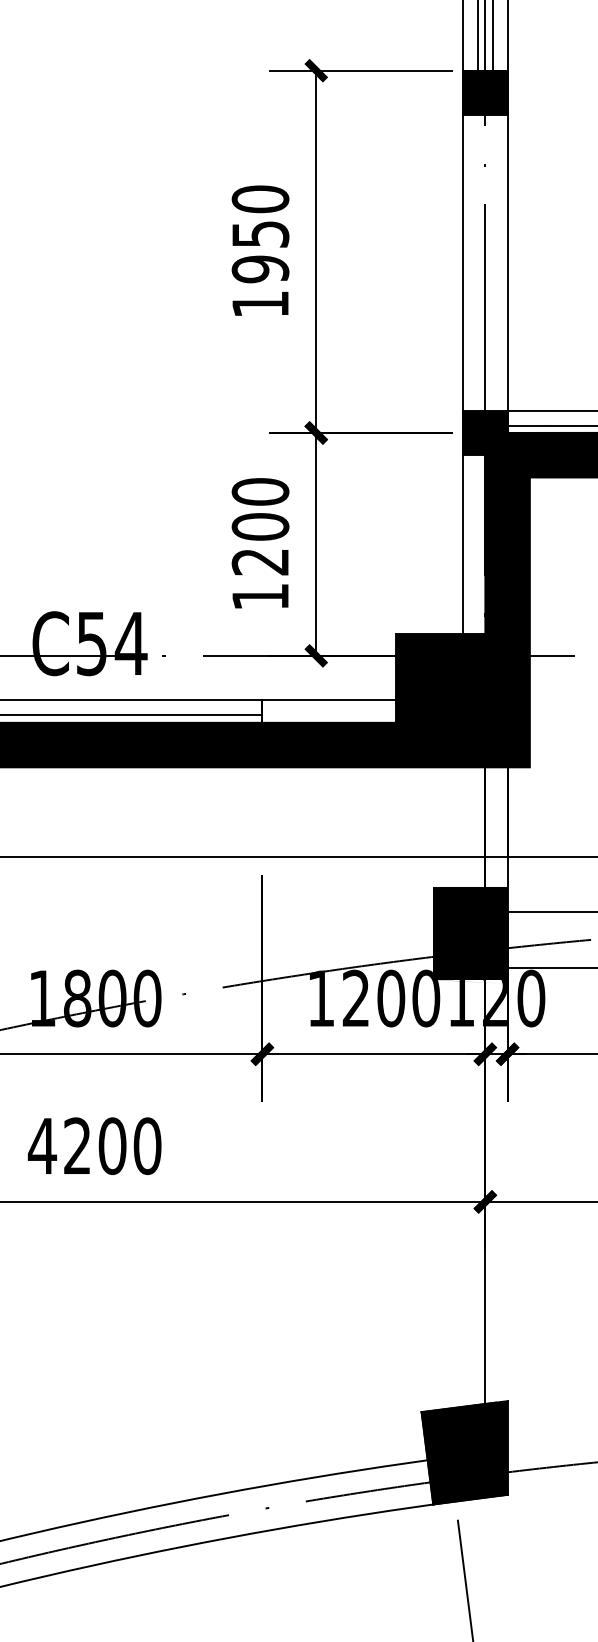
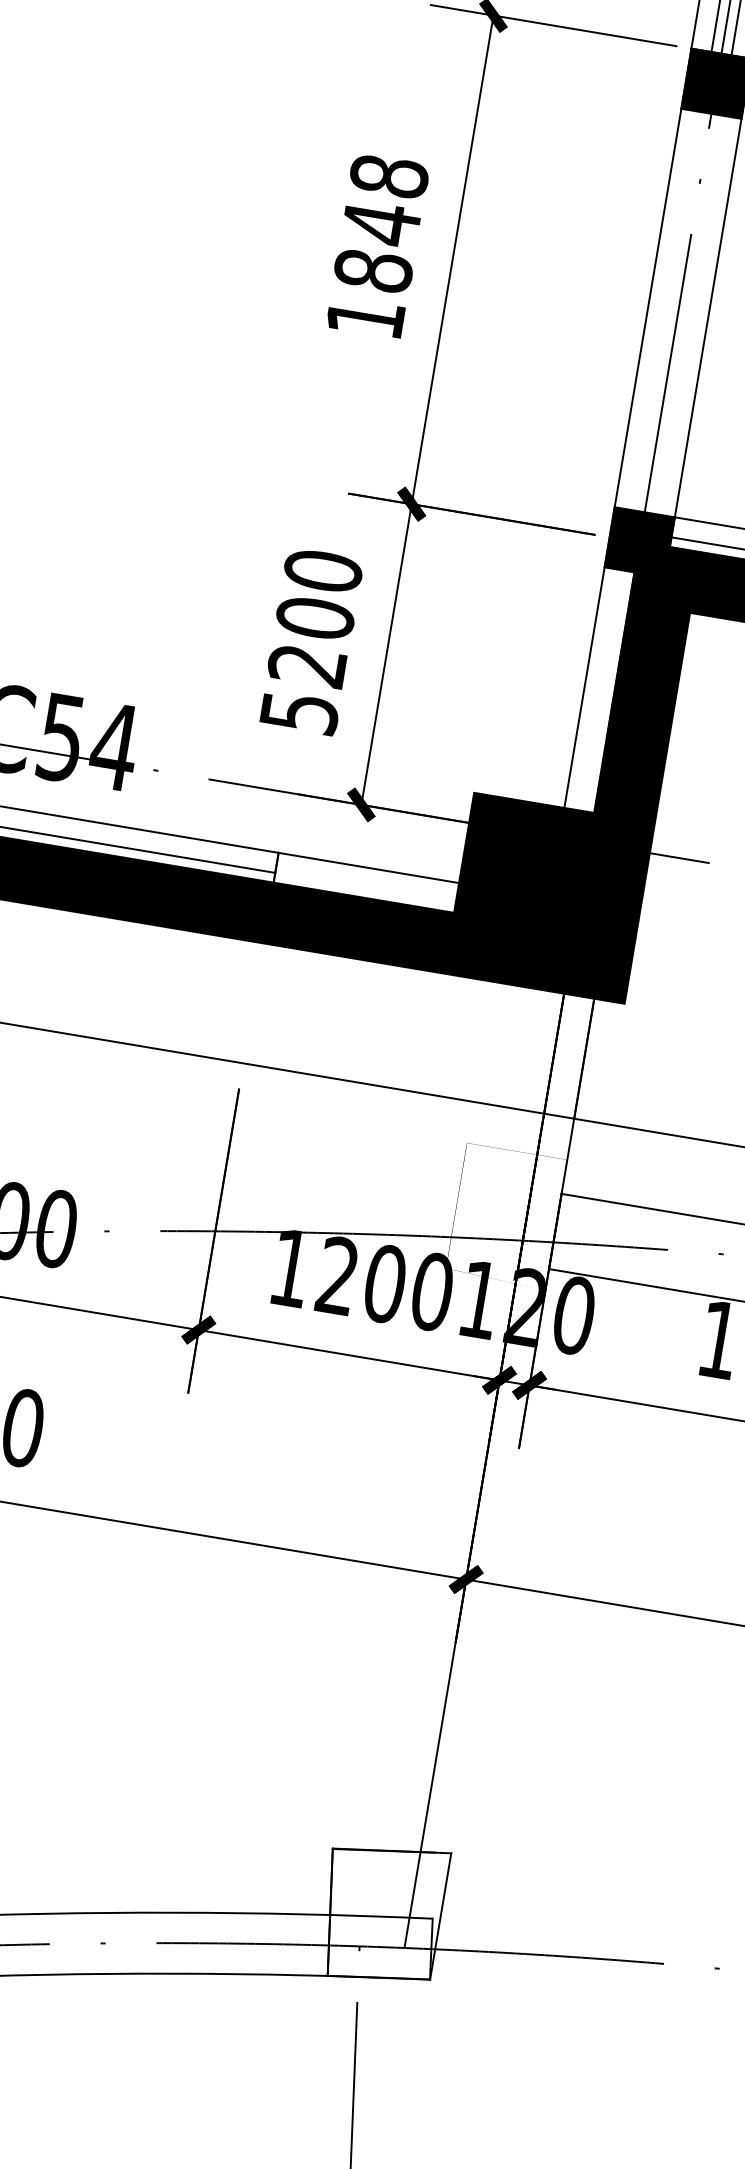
text: (260, 234) -> (381, 223), 1950 -> 1848
text: (260, 597) -> (299, 713), 1200 -> 5200
fill: (470, 933) -> (506, 1214), removed
fill: (464, 1452) -> (381, 1912), removed

